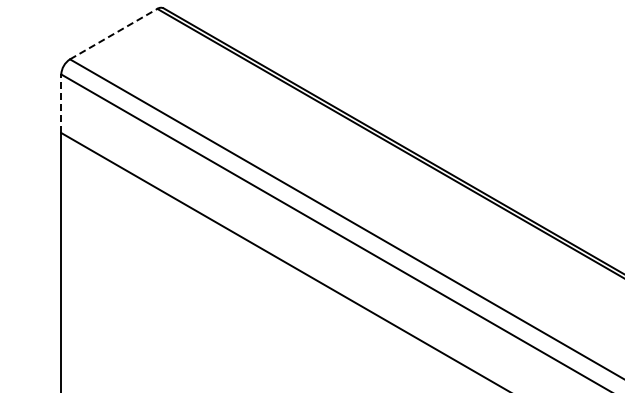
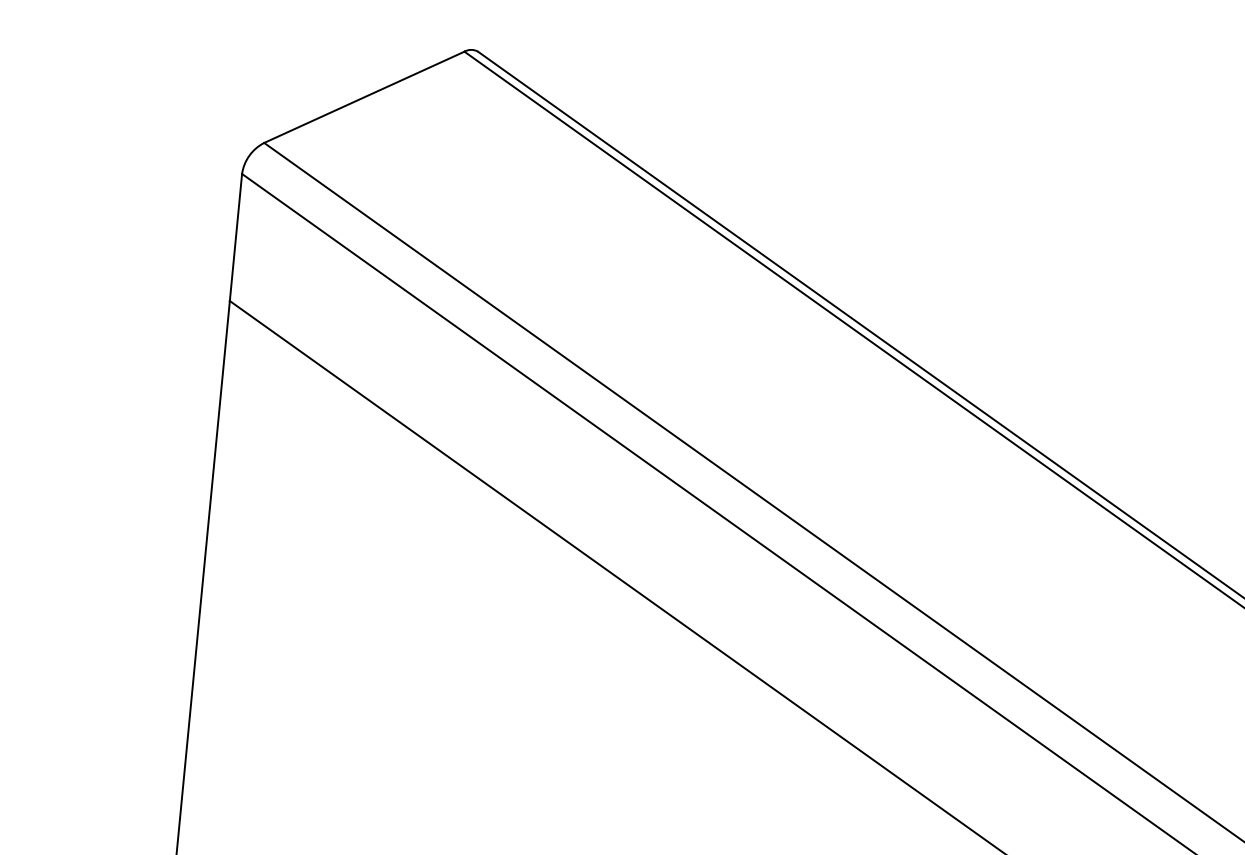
line: (114, 33) -> (366, 96), dashed -> solid
line: (61, 103) -> (236, 237), dashed -> solid

